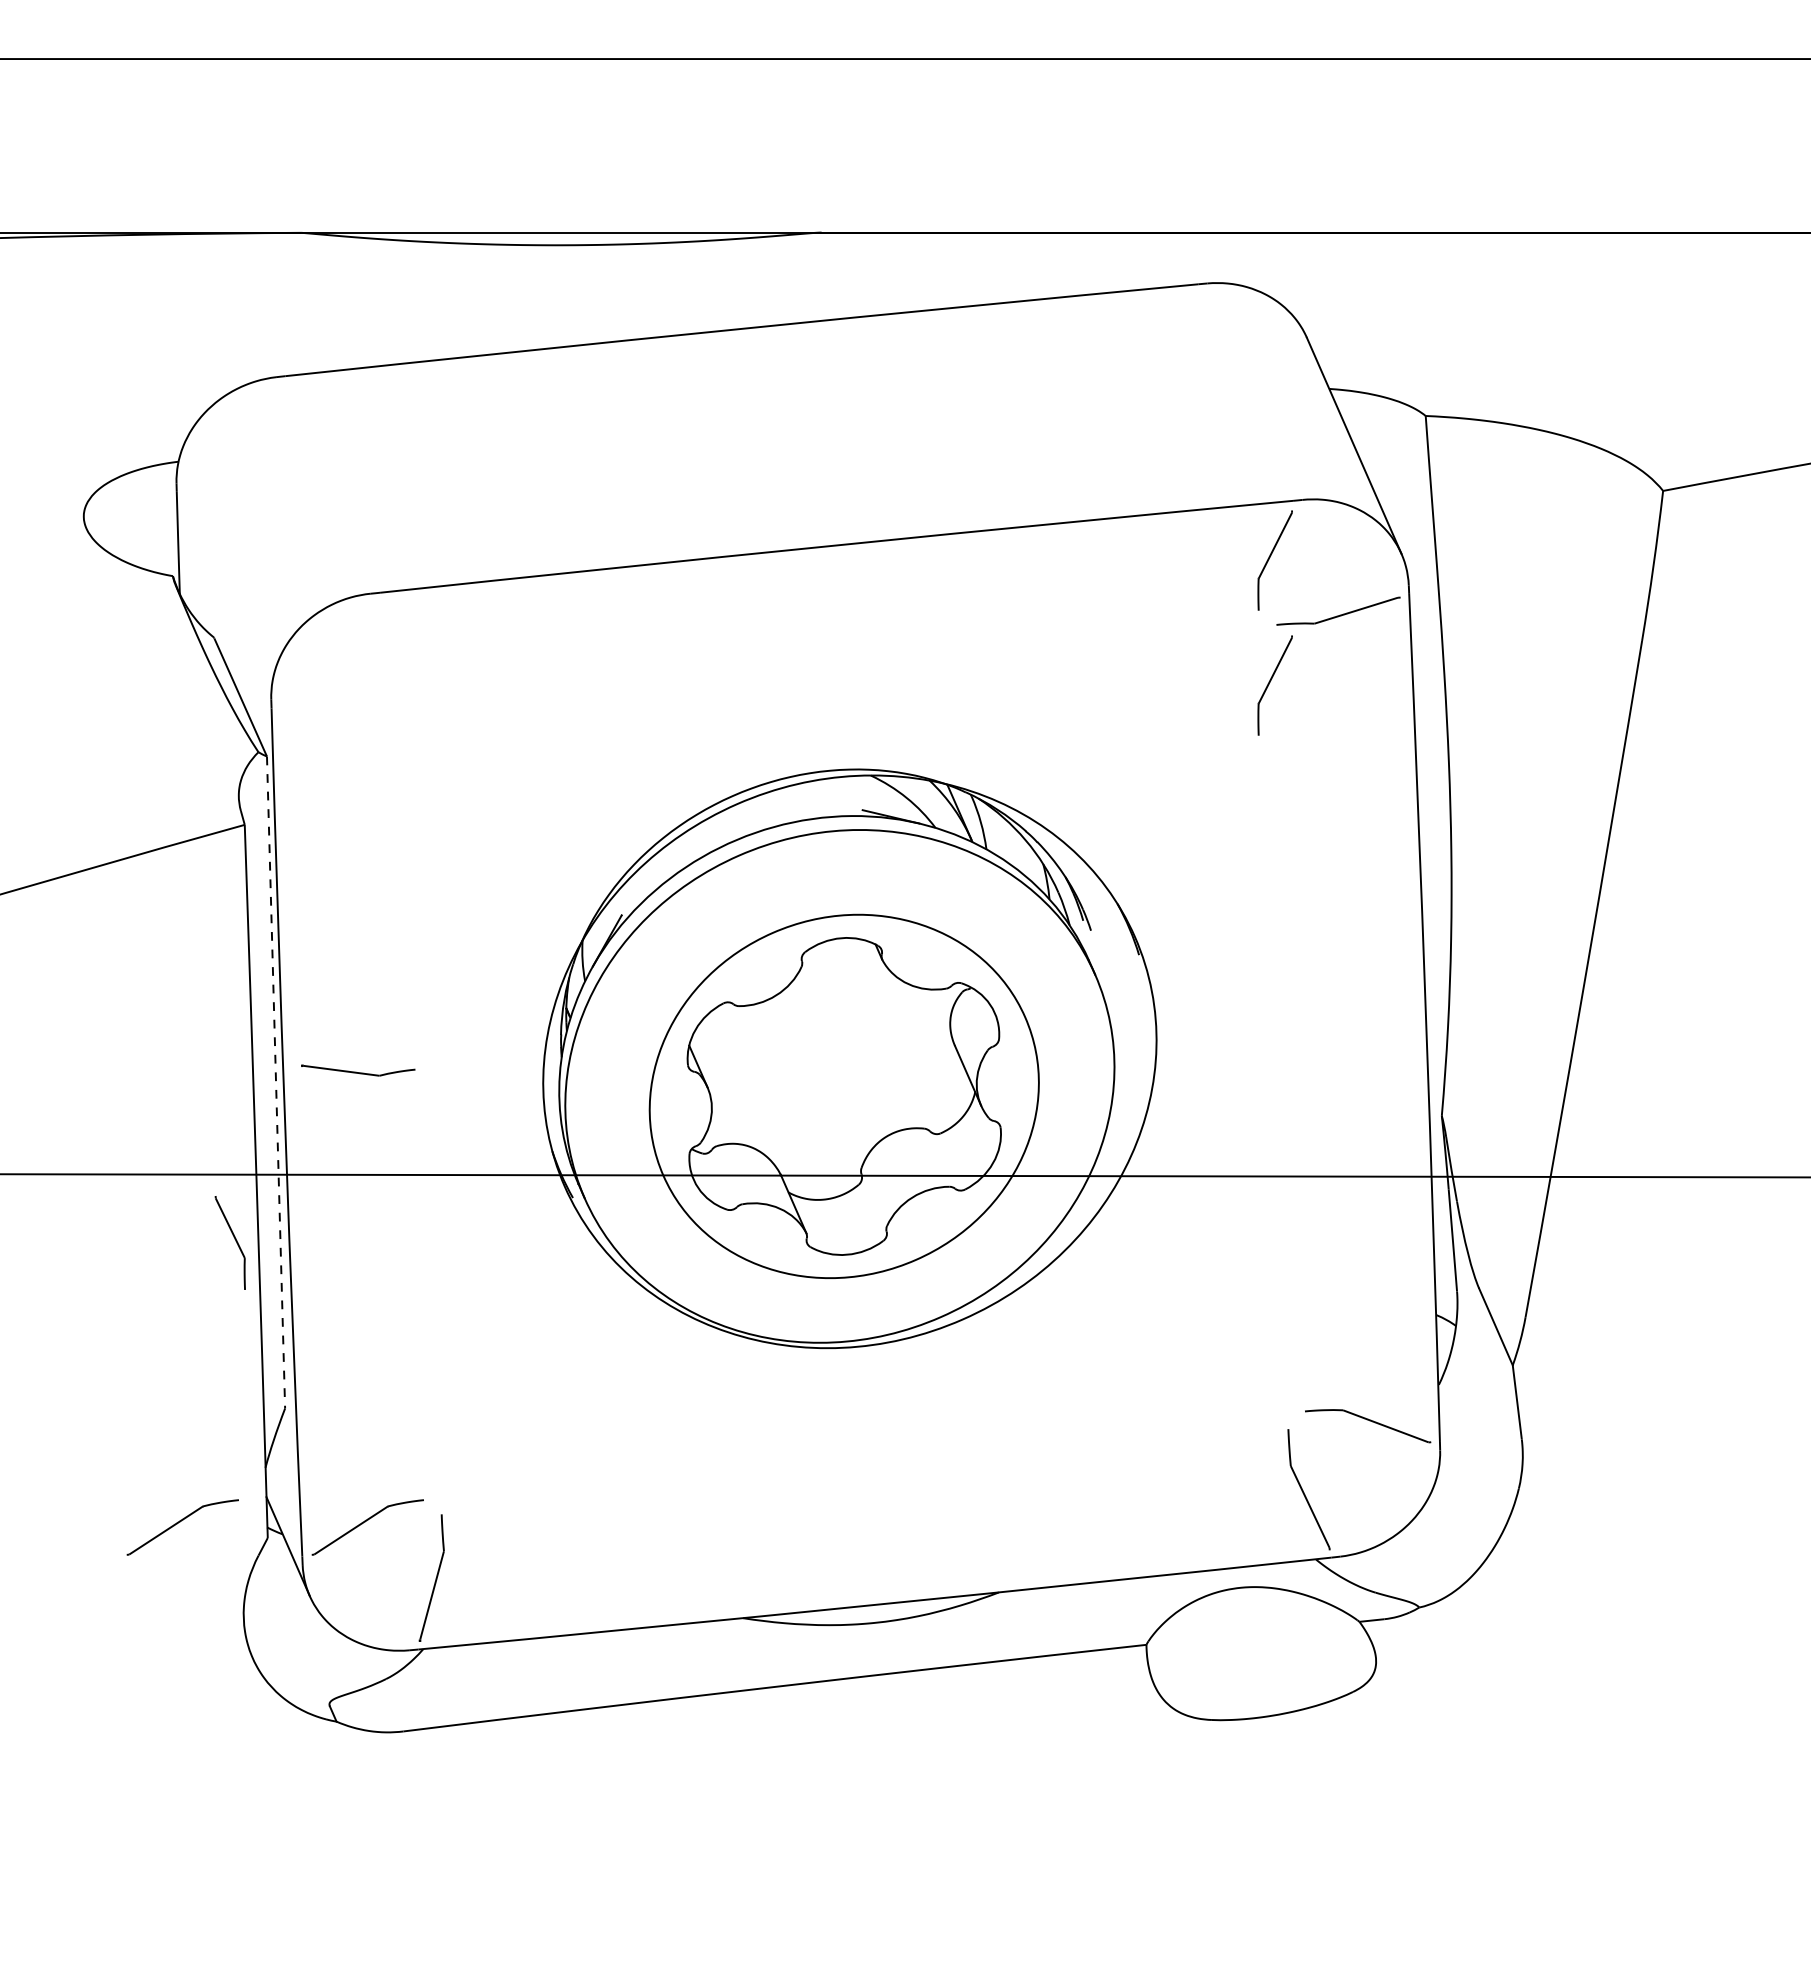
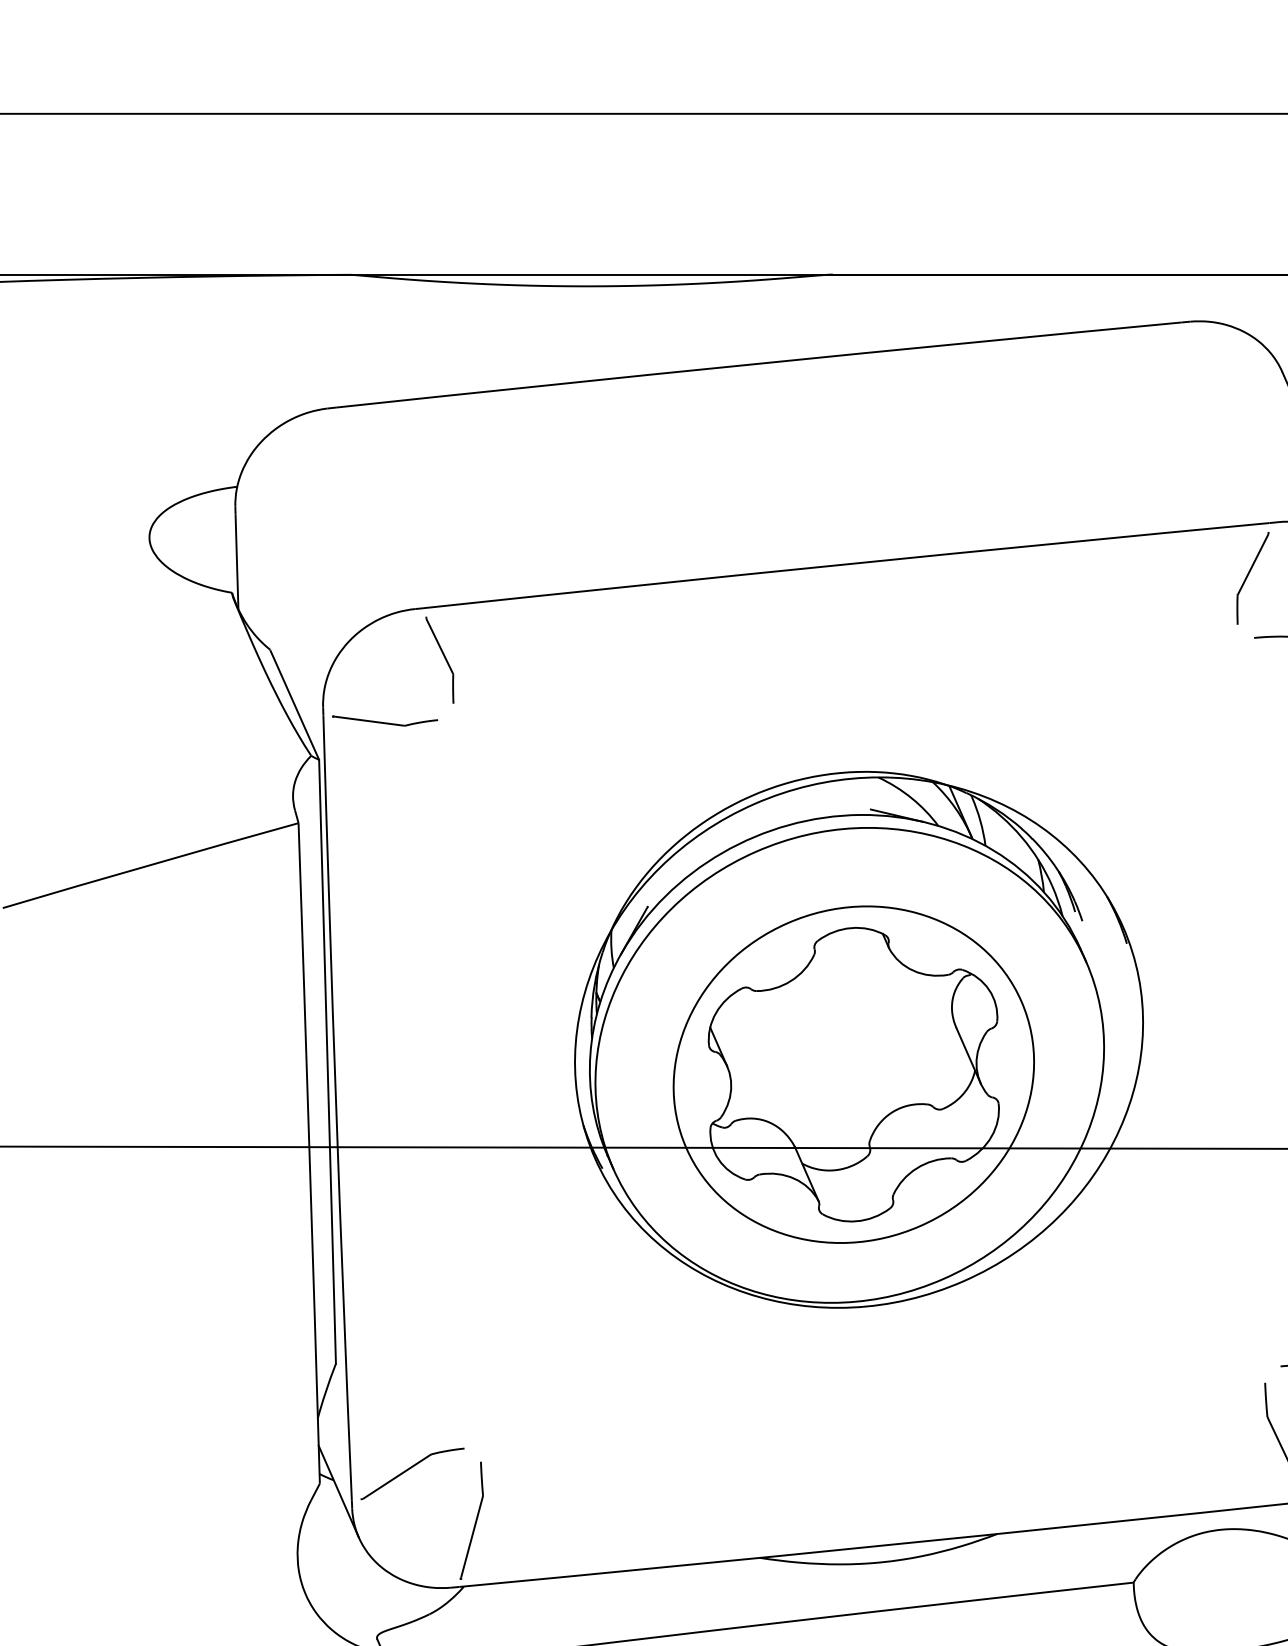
part: (1274, 685) -> (1252, 694), removed
part: (358, 1070) -> (385, 720), moved
line: (276, 1083) -> (327, 1062), dashed -> solid
part: (229, 1242) -> (439, 659), moved
part: (182, 1527) -> (240, 1473), removed

